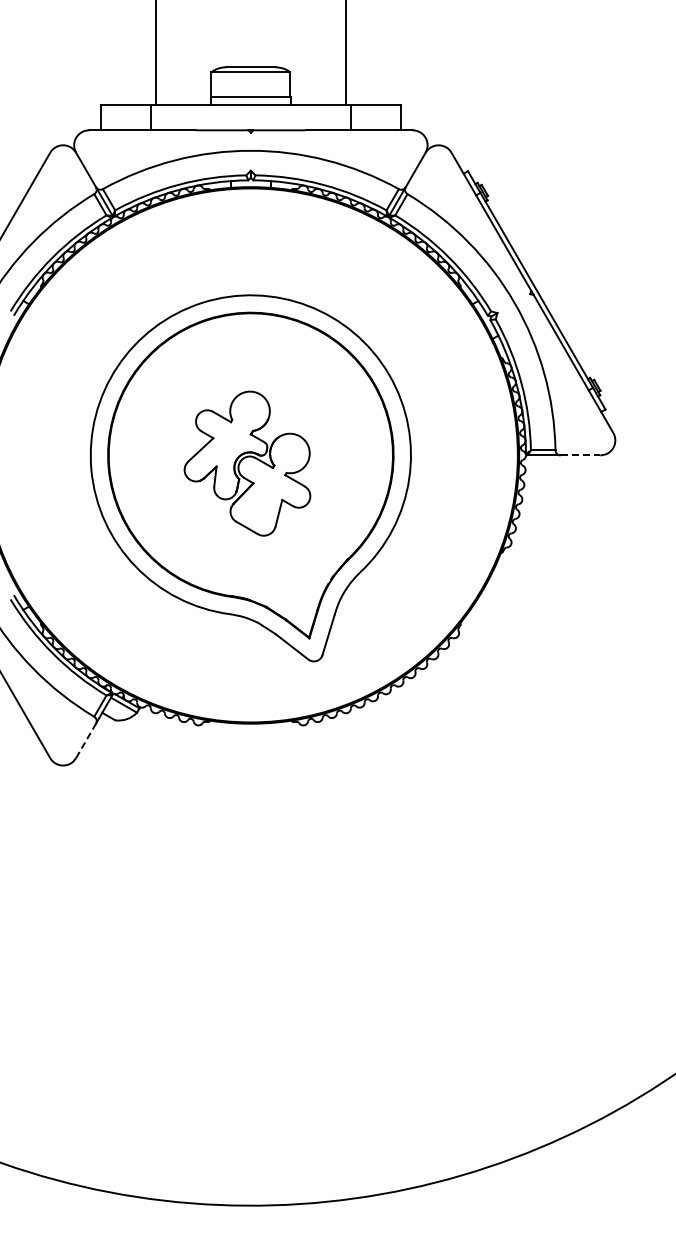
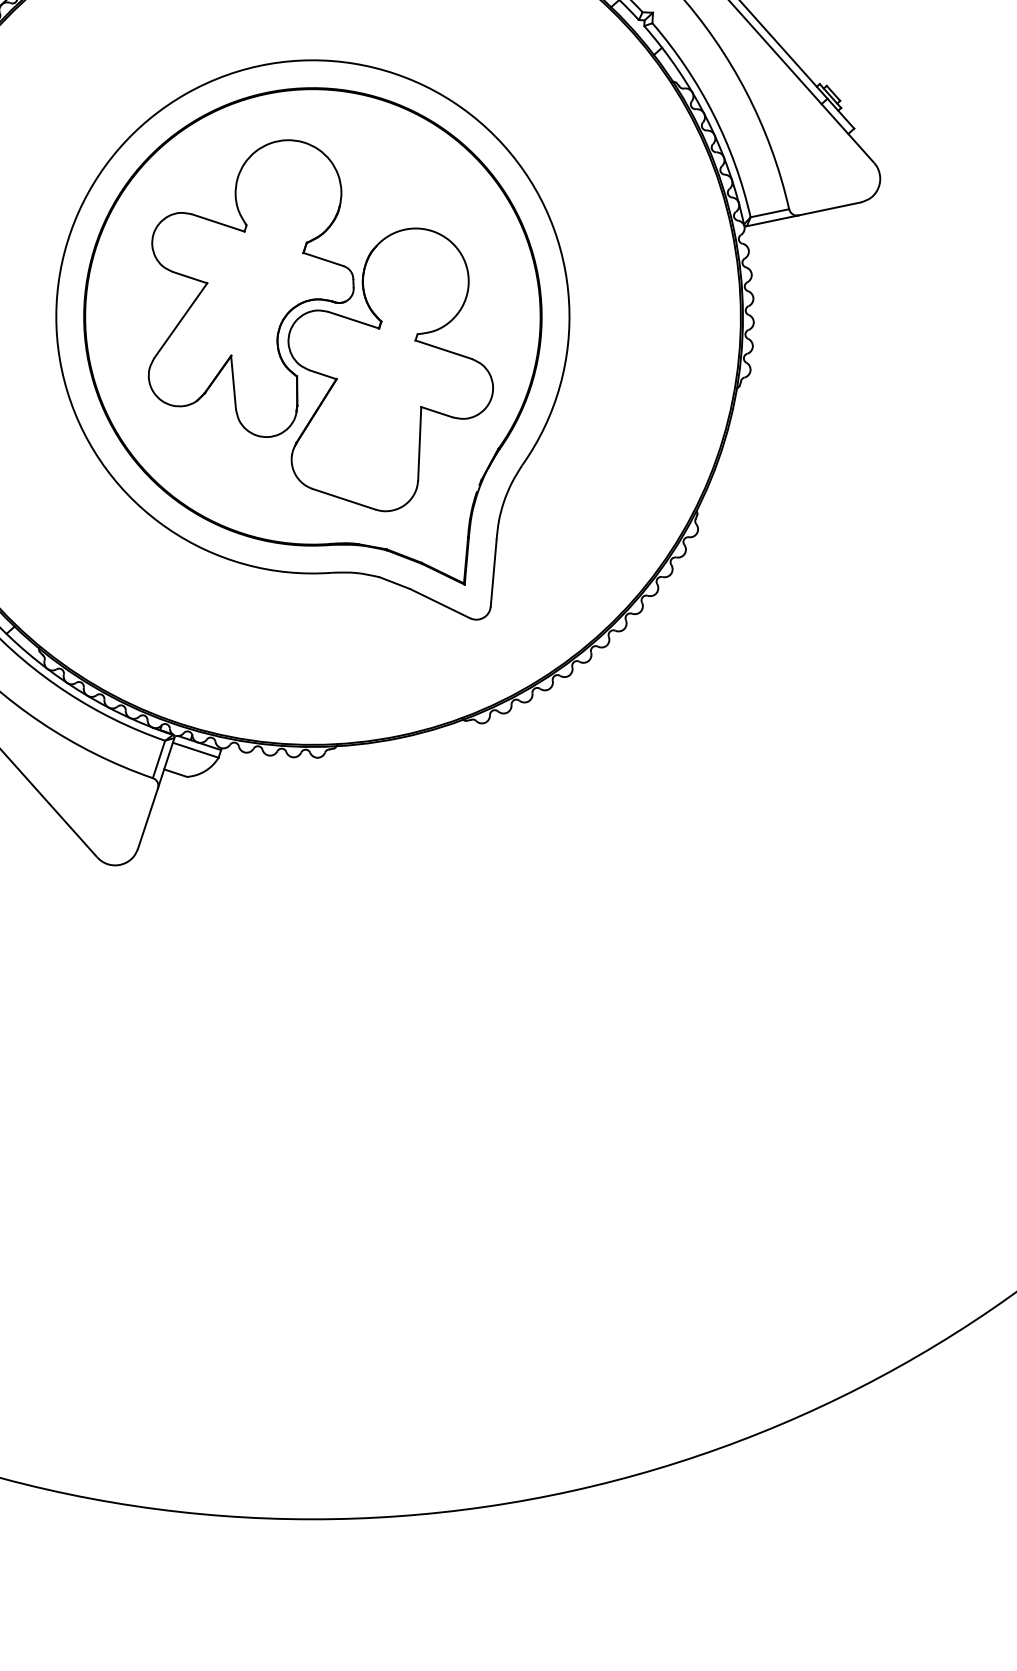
line: (580, 455) -> (830, 208), dashed -> solid
part: (247, 463) -> (310, 330), size x1.67
line: (86, 740) -> (148, 817), dashed -> solid

